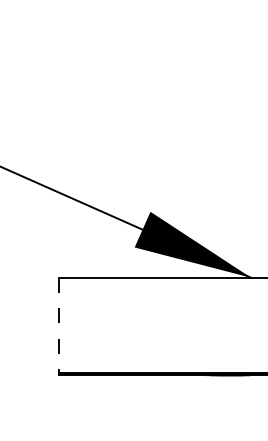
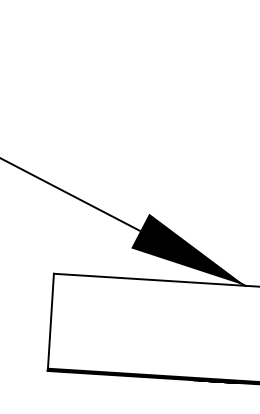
line: (59, 325) -> (51, 321), dashed -> solid

